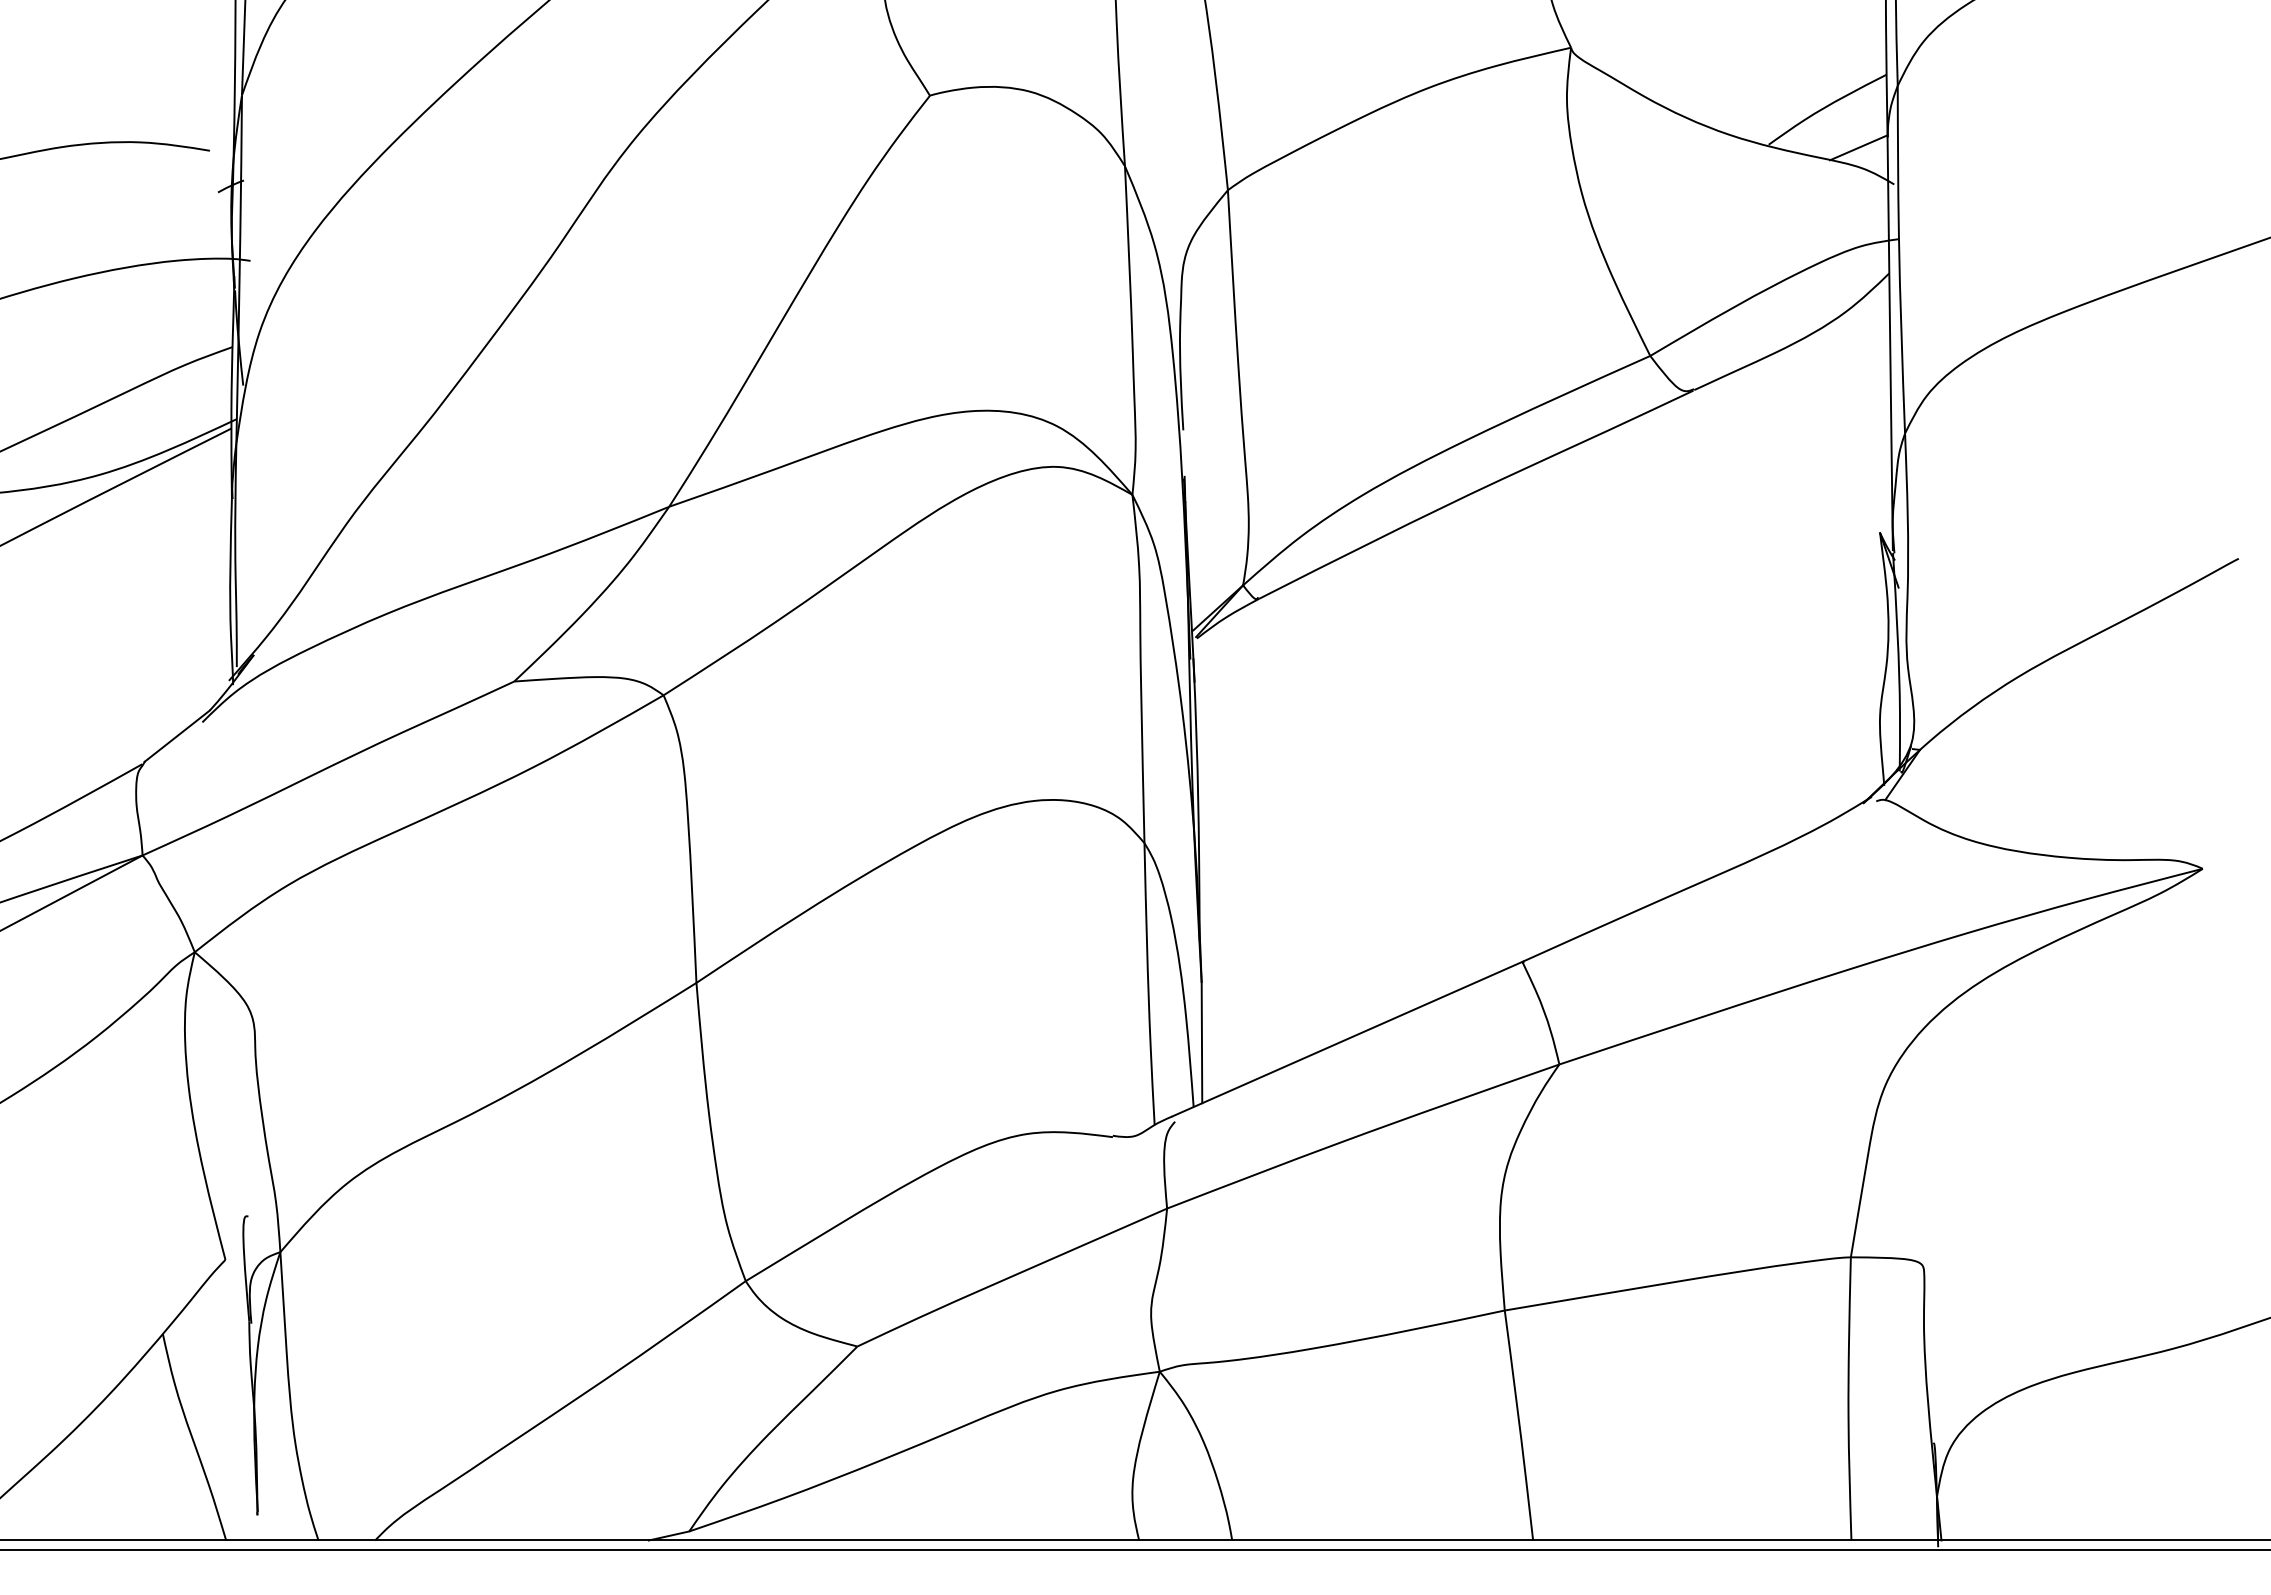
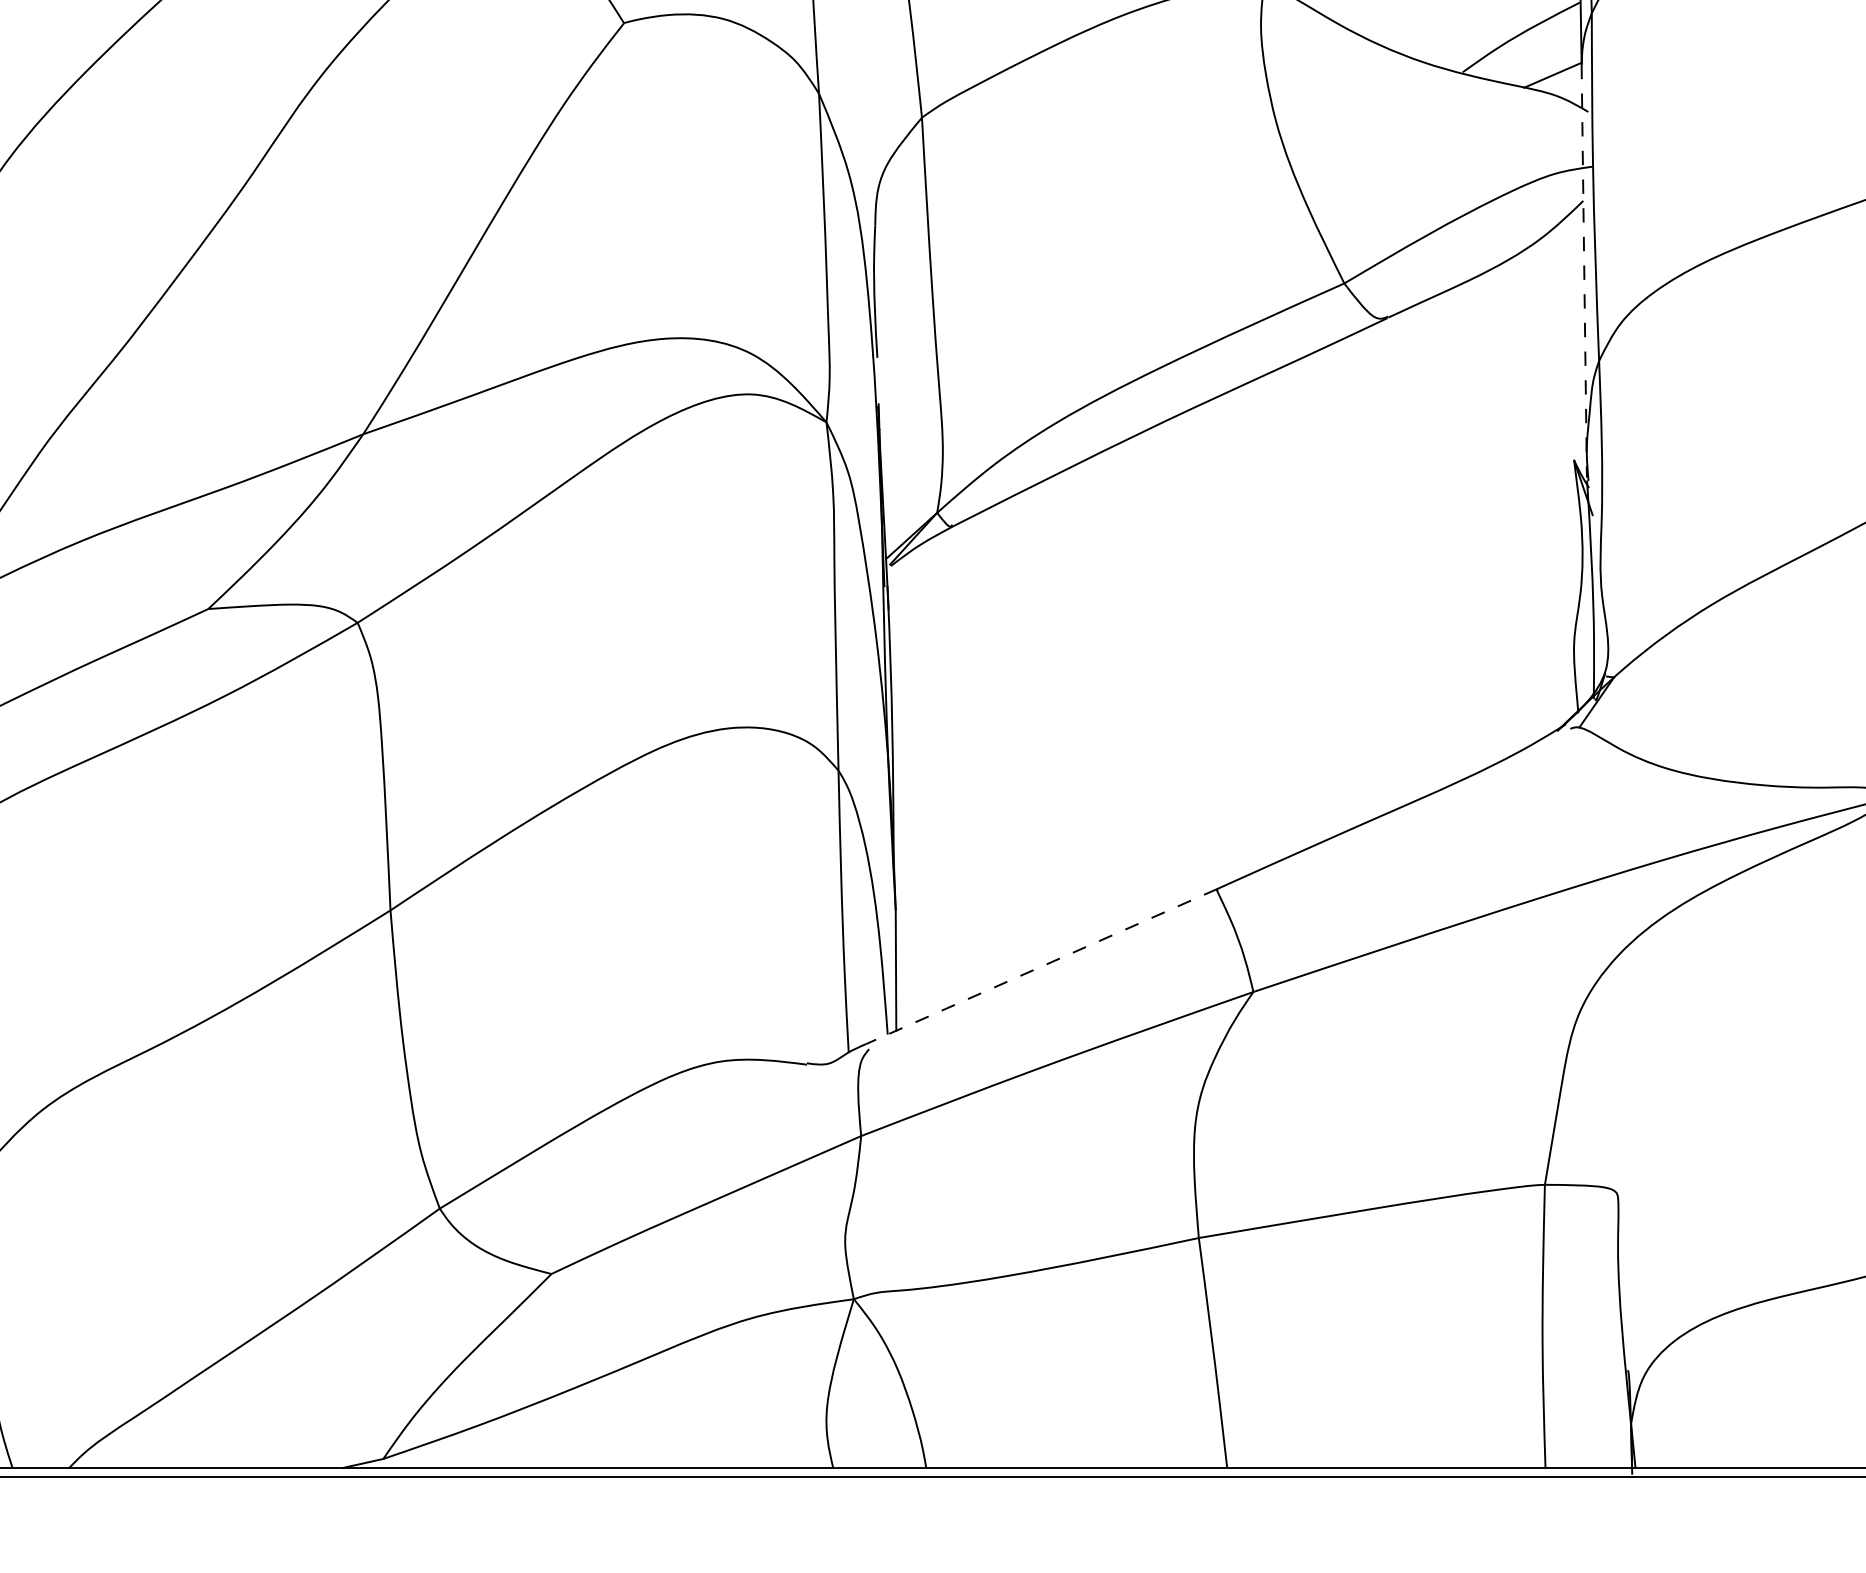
line: (1890, 344) -> (1584, 272), solid -> dashed
line: (1347, 1039) -> (1041, 967), solid -> dashed

